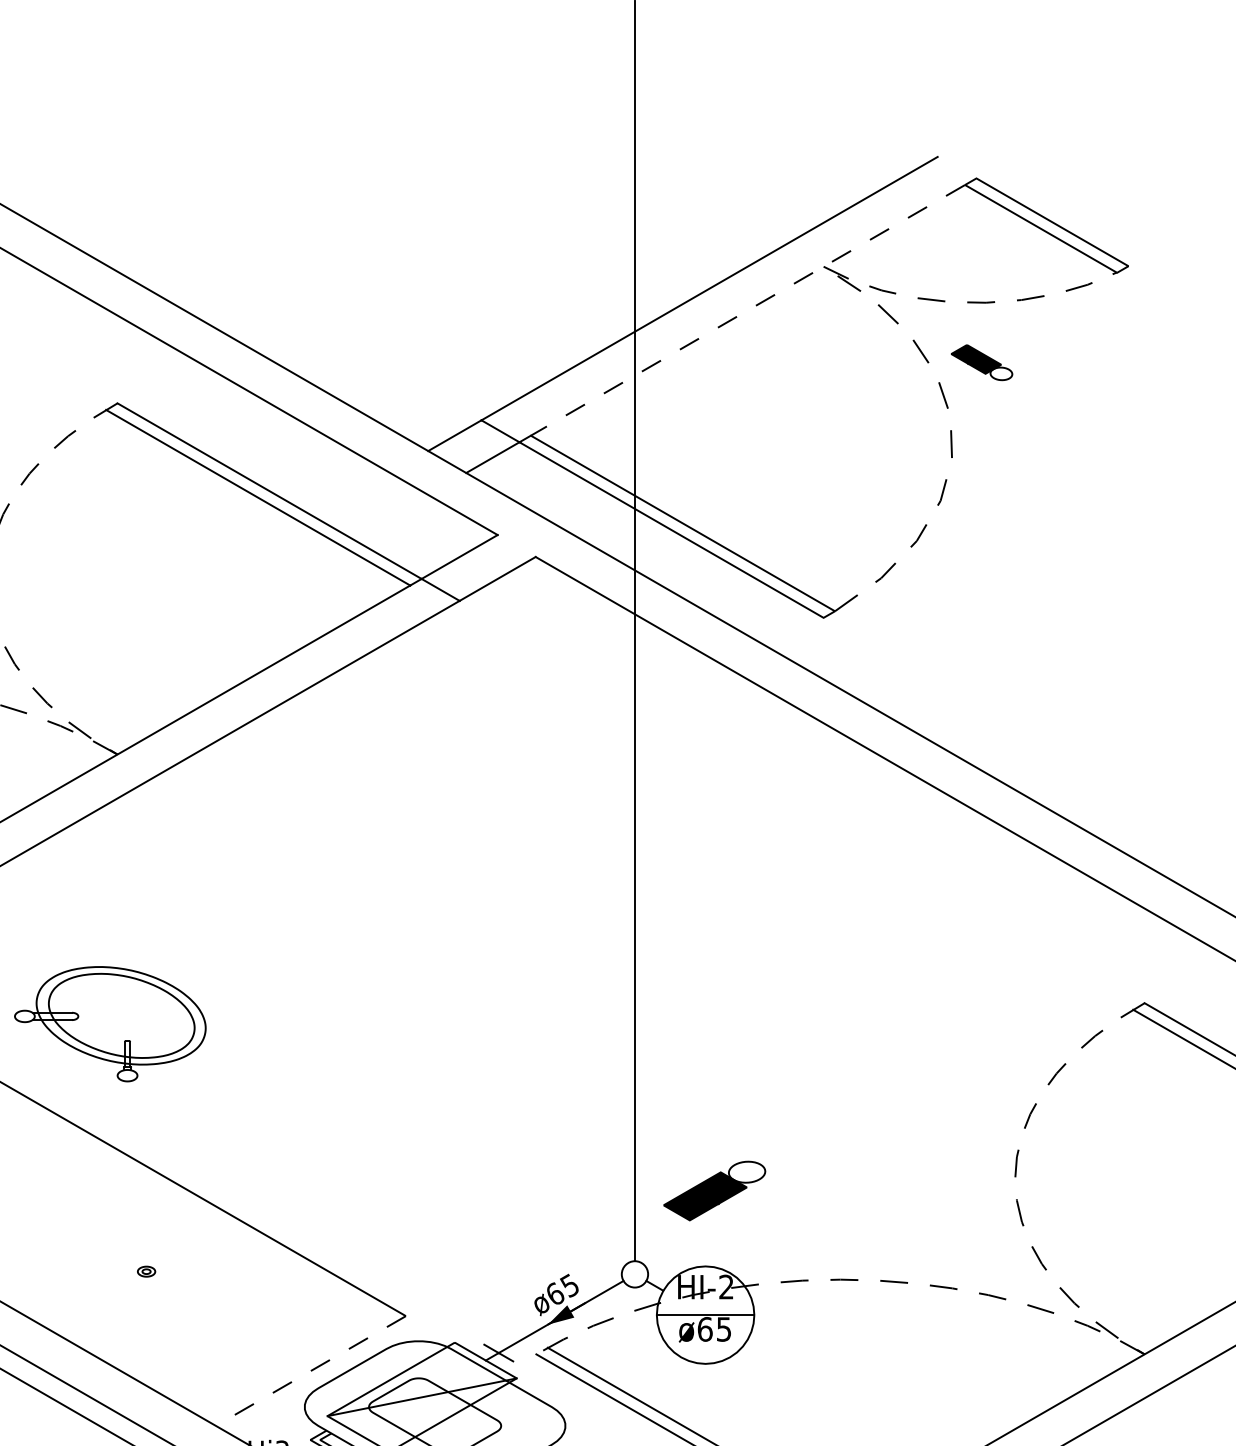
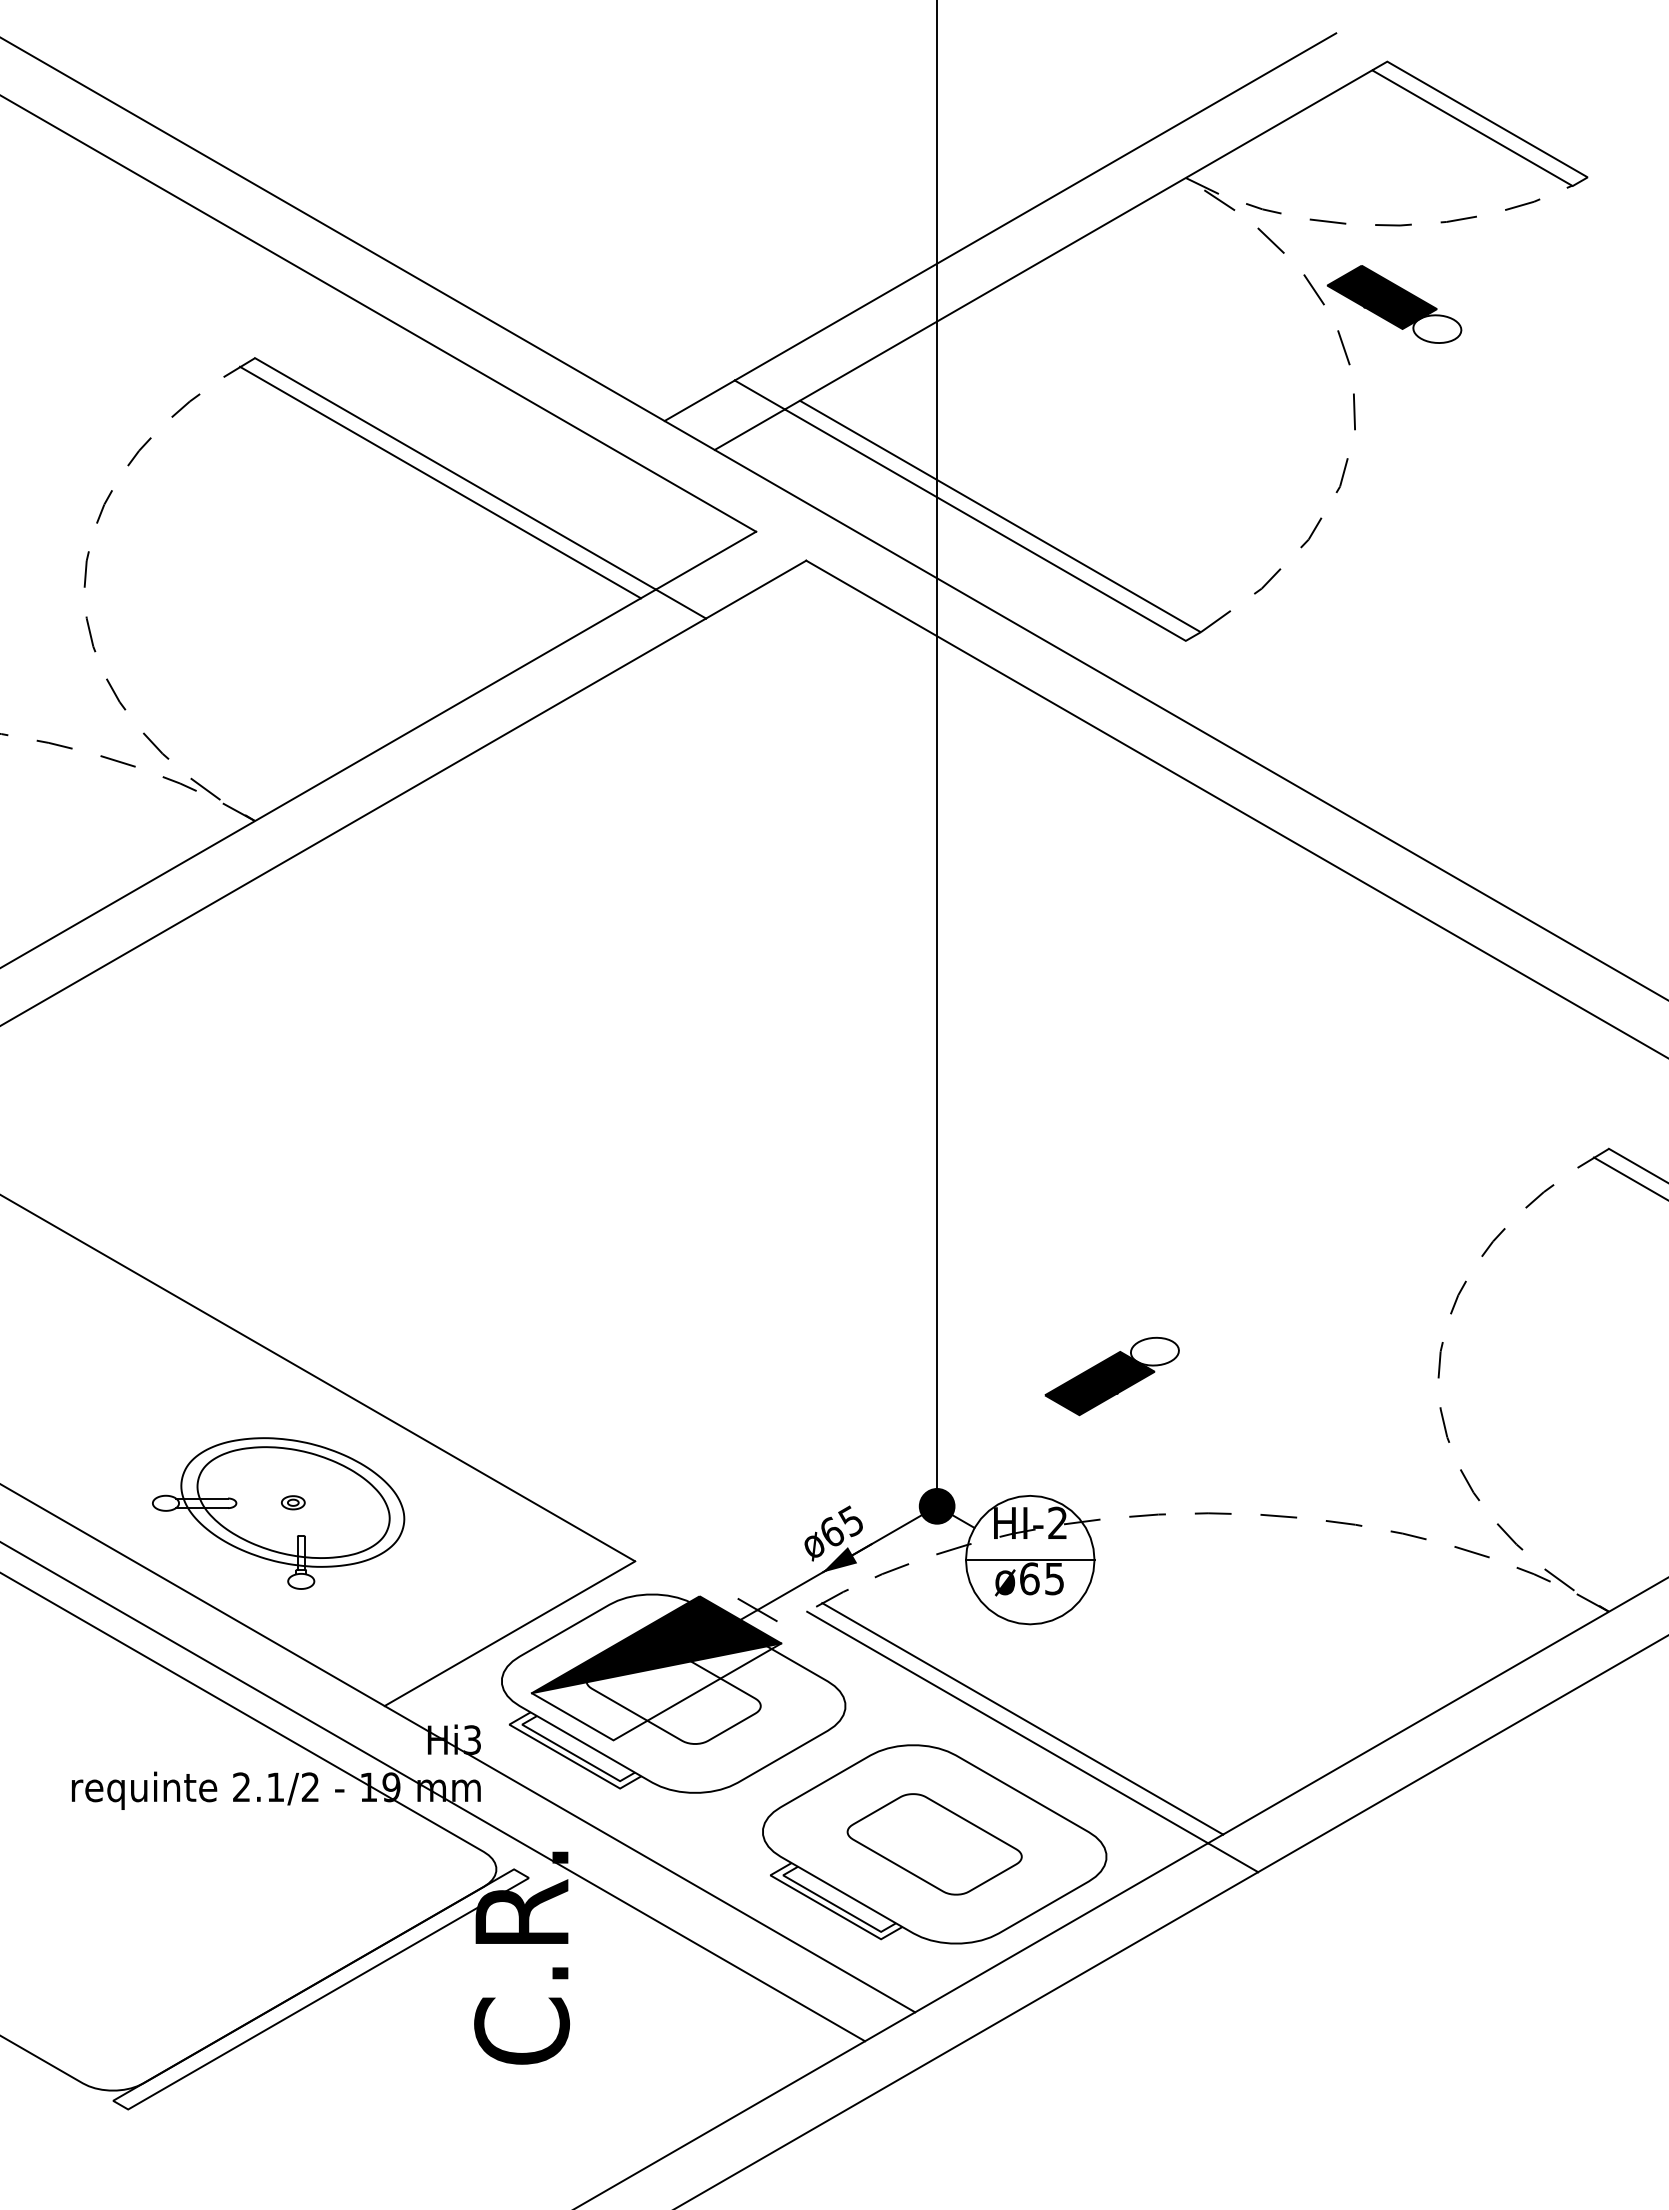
line: (747, 310) -> (1085, 235), dashed -> solid
part: (981, 362) -> (1394, 304), size x1.67
part: (110, 1024) -> (278, 1513), moved
part: (714, 1191) -> (1111, 1376), moved
fill: (634, 1273) -> (936, 1505), added
line: (310, 1370) -> (509, 1633), dashed -> solid
fill: (422, 1379) -> (656, 1644), added

